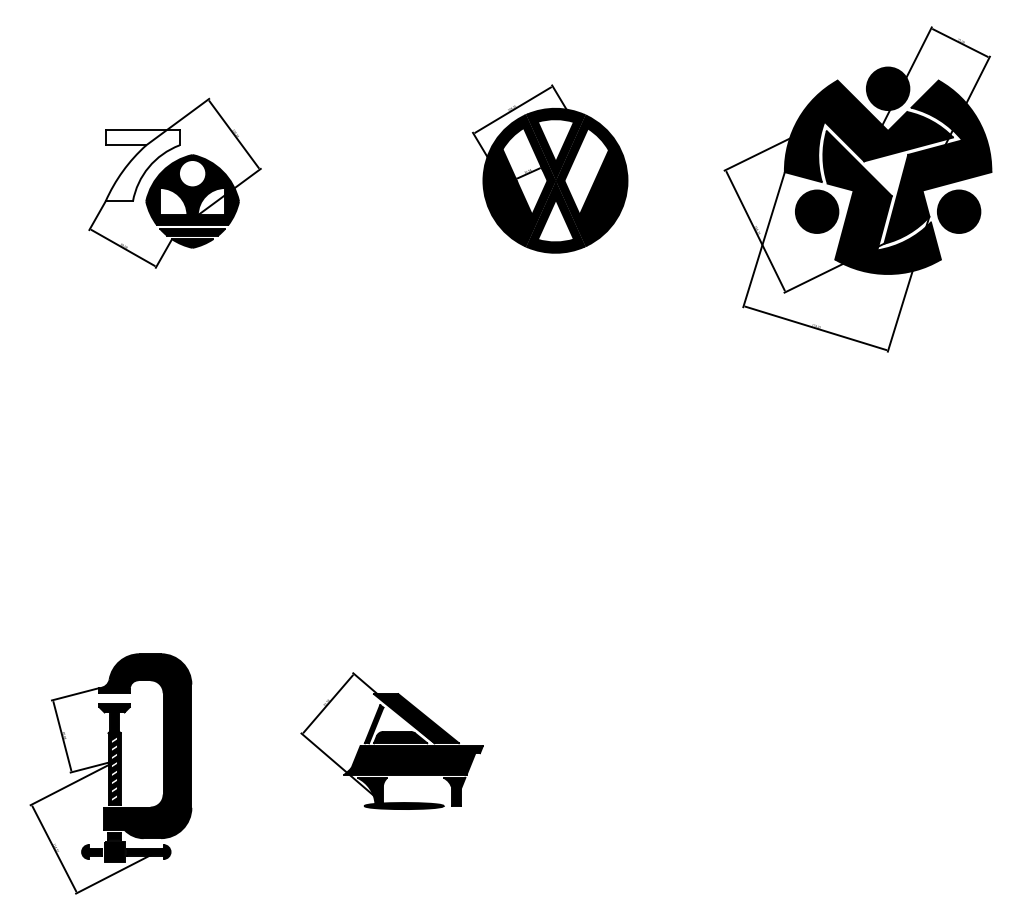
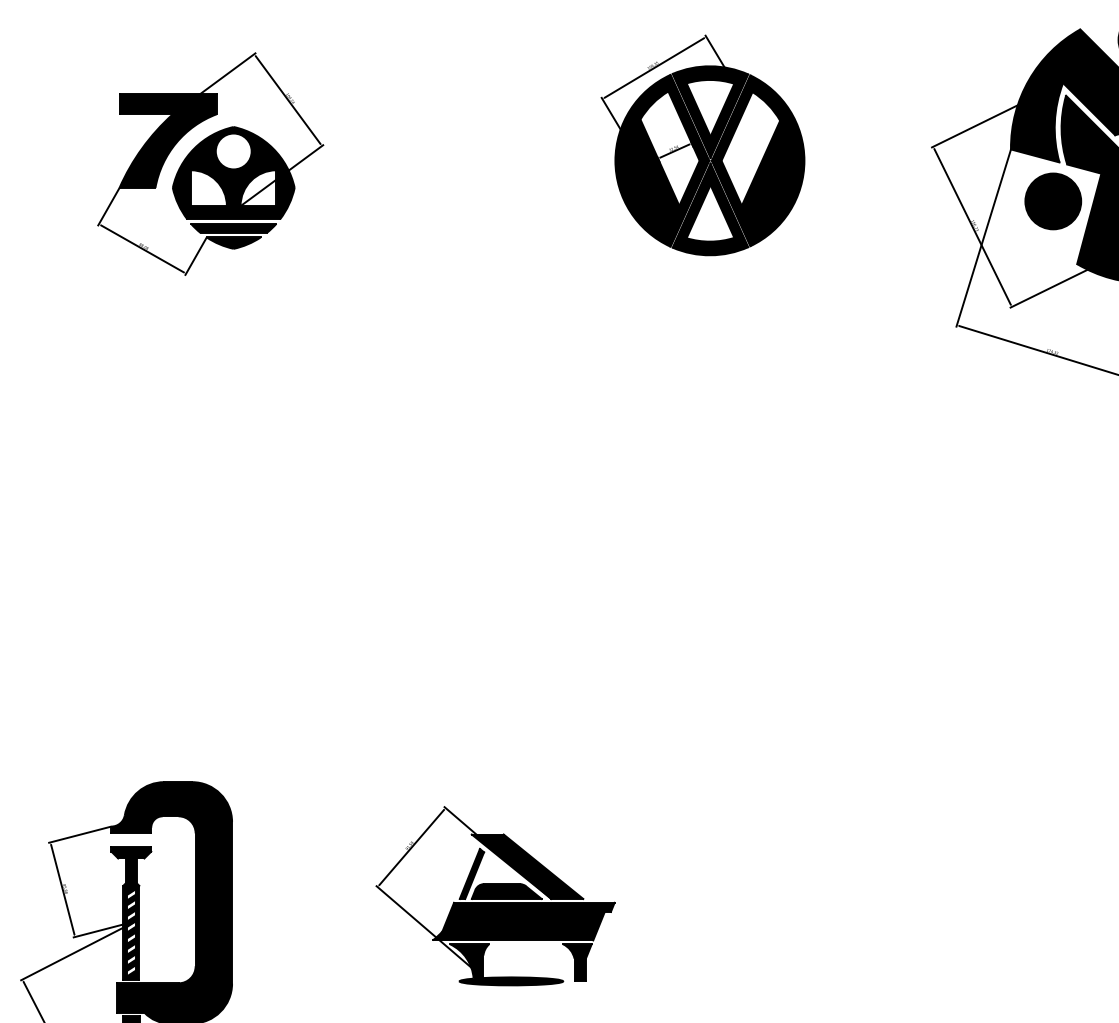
fill: (142, 165) -> (167, 140), added

